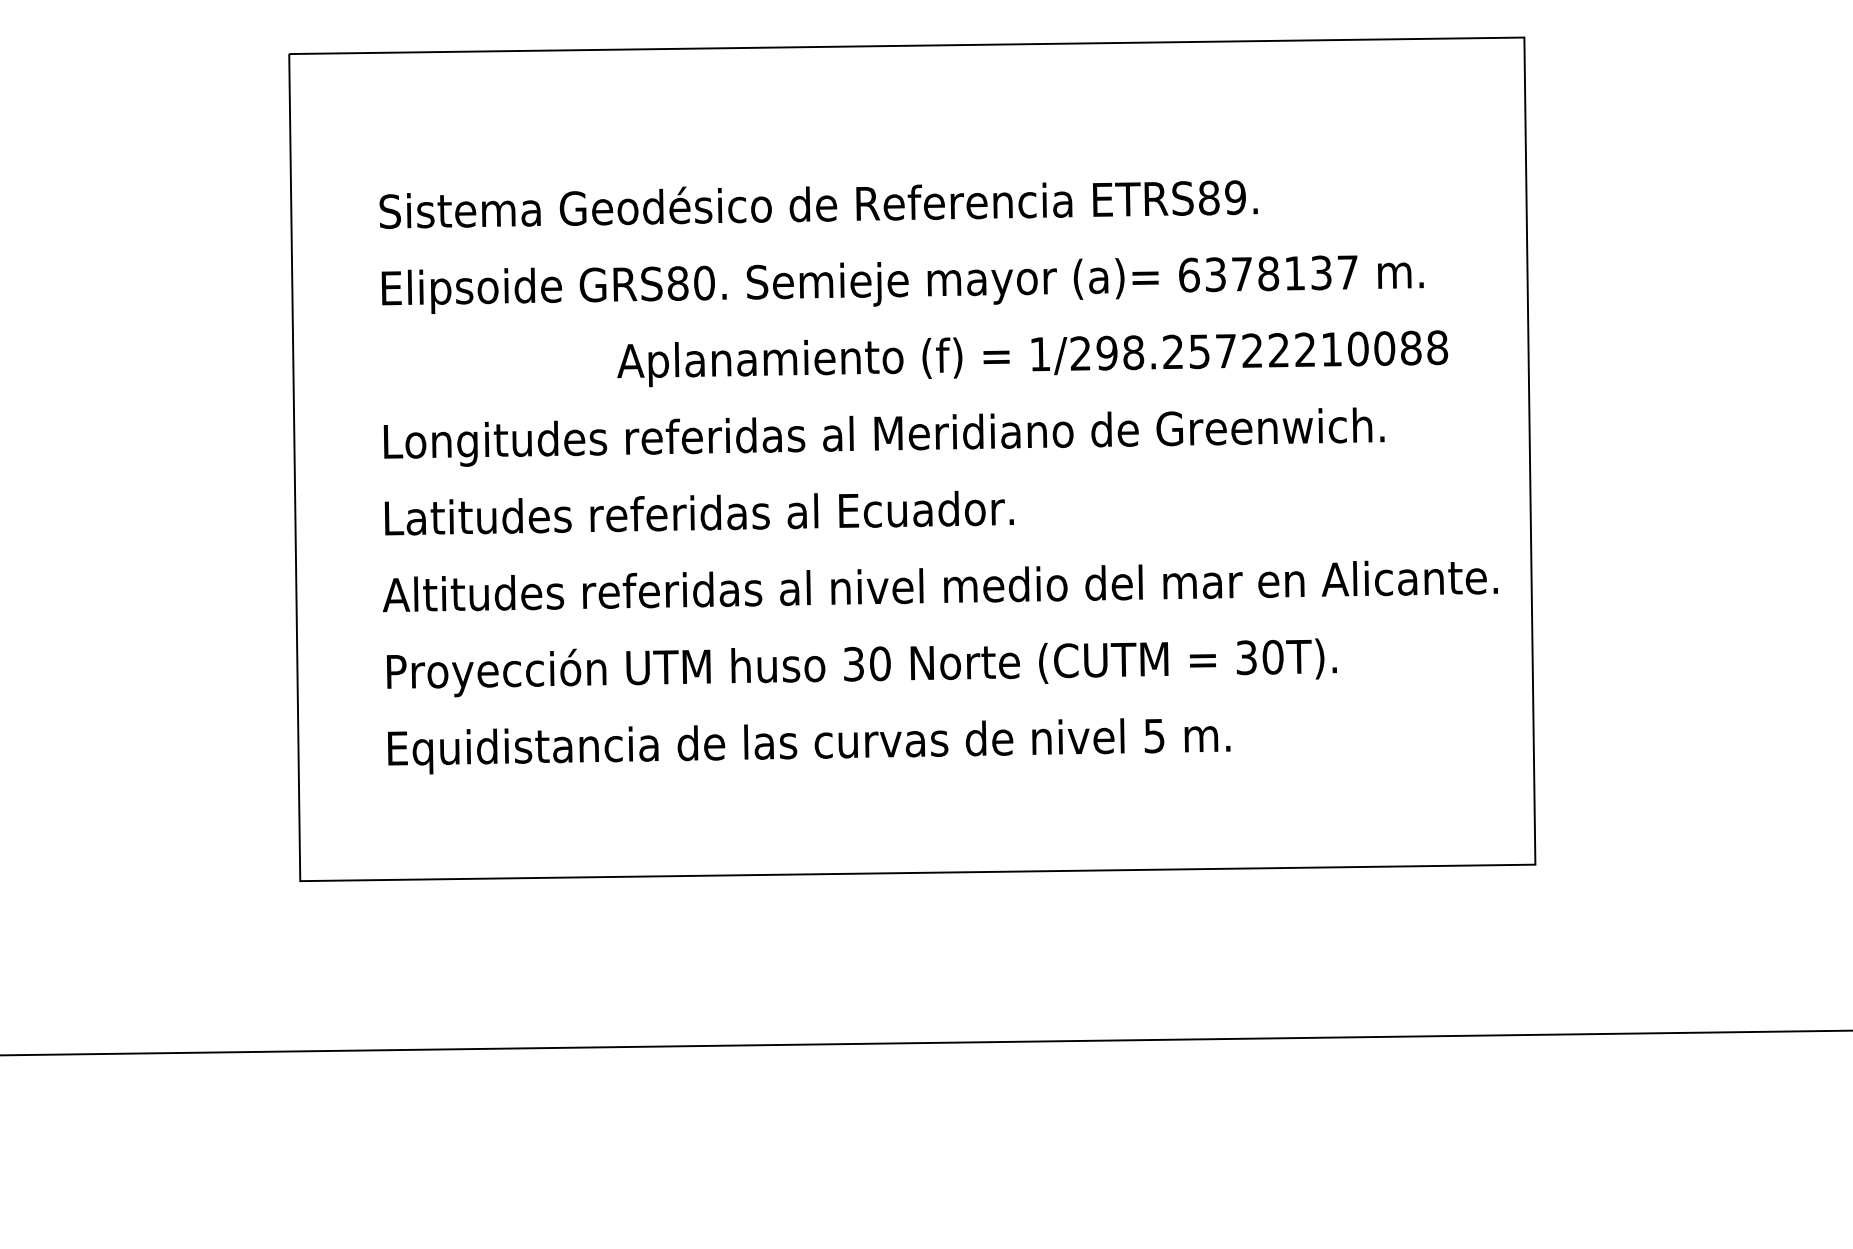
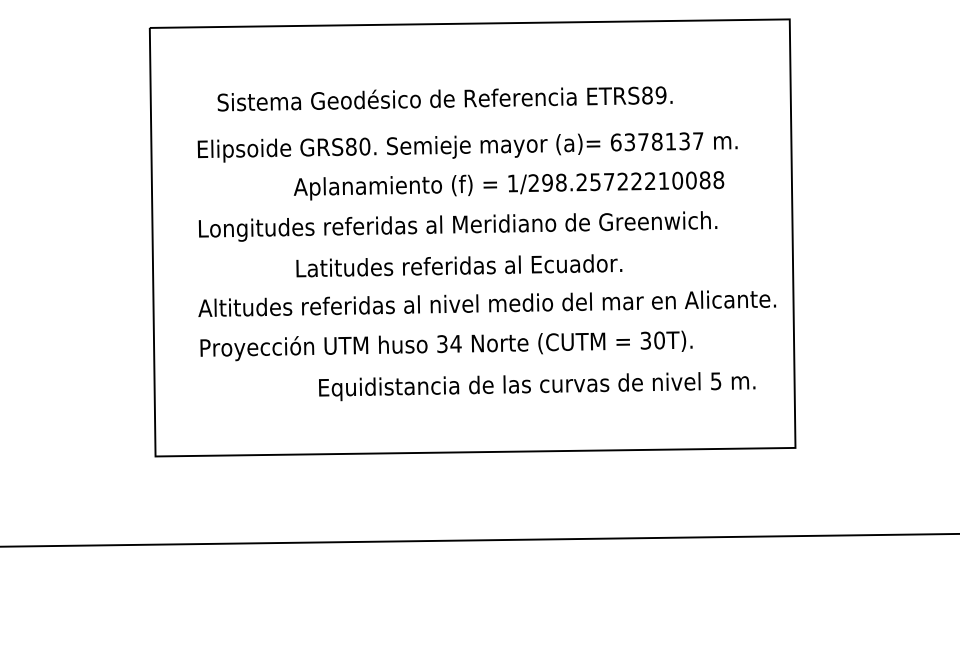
text: (817, 203) -> (444, 98), moved
text: (1031, 358) -> (508, 185), moved
text: (699, 512) -> (459, 265), moved
text: (879, 663) -> (455, 343), 30 -> 34
text: (809, 746) -> (537, 386), moved

